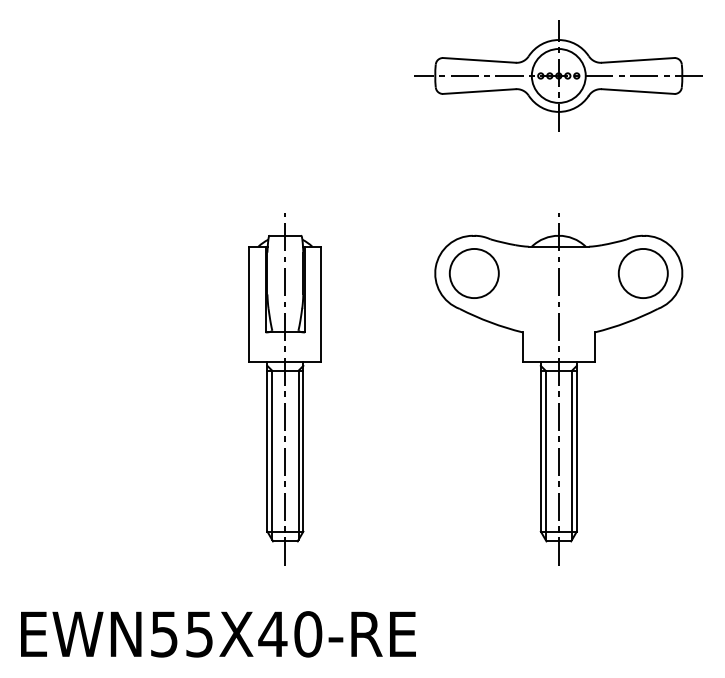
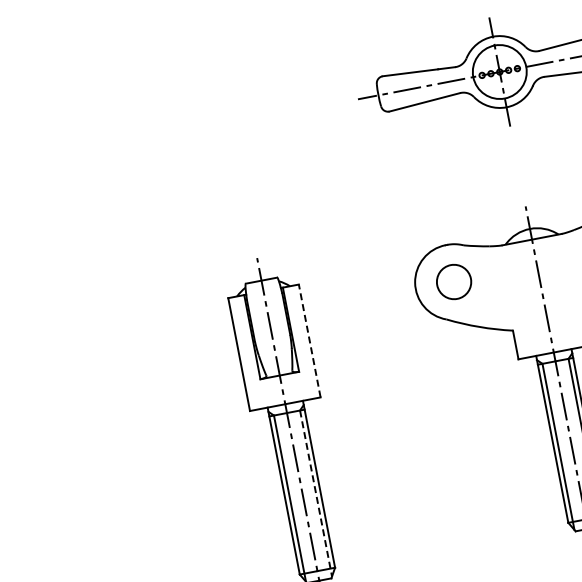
part: (473, 273) -> (453, 282), size x0.7
line: (321, 303) -> (309, 340), solid -> dashed
line: (298, 455) -> (315, 493), solid -> dashed

